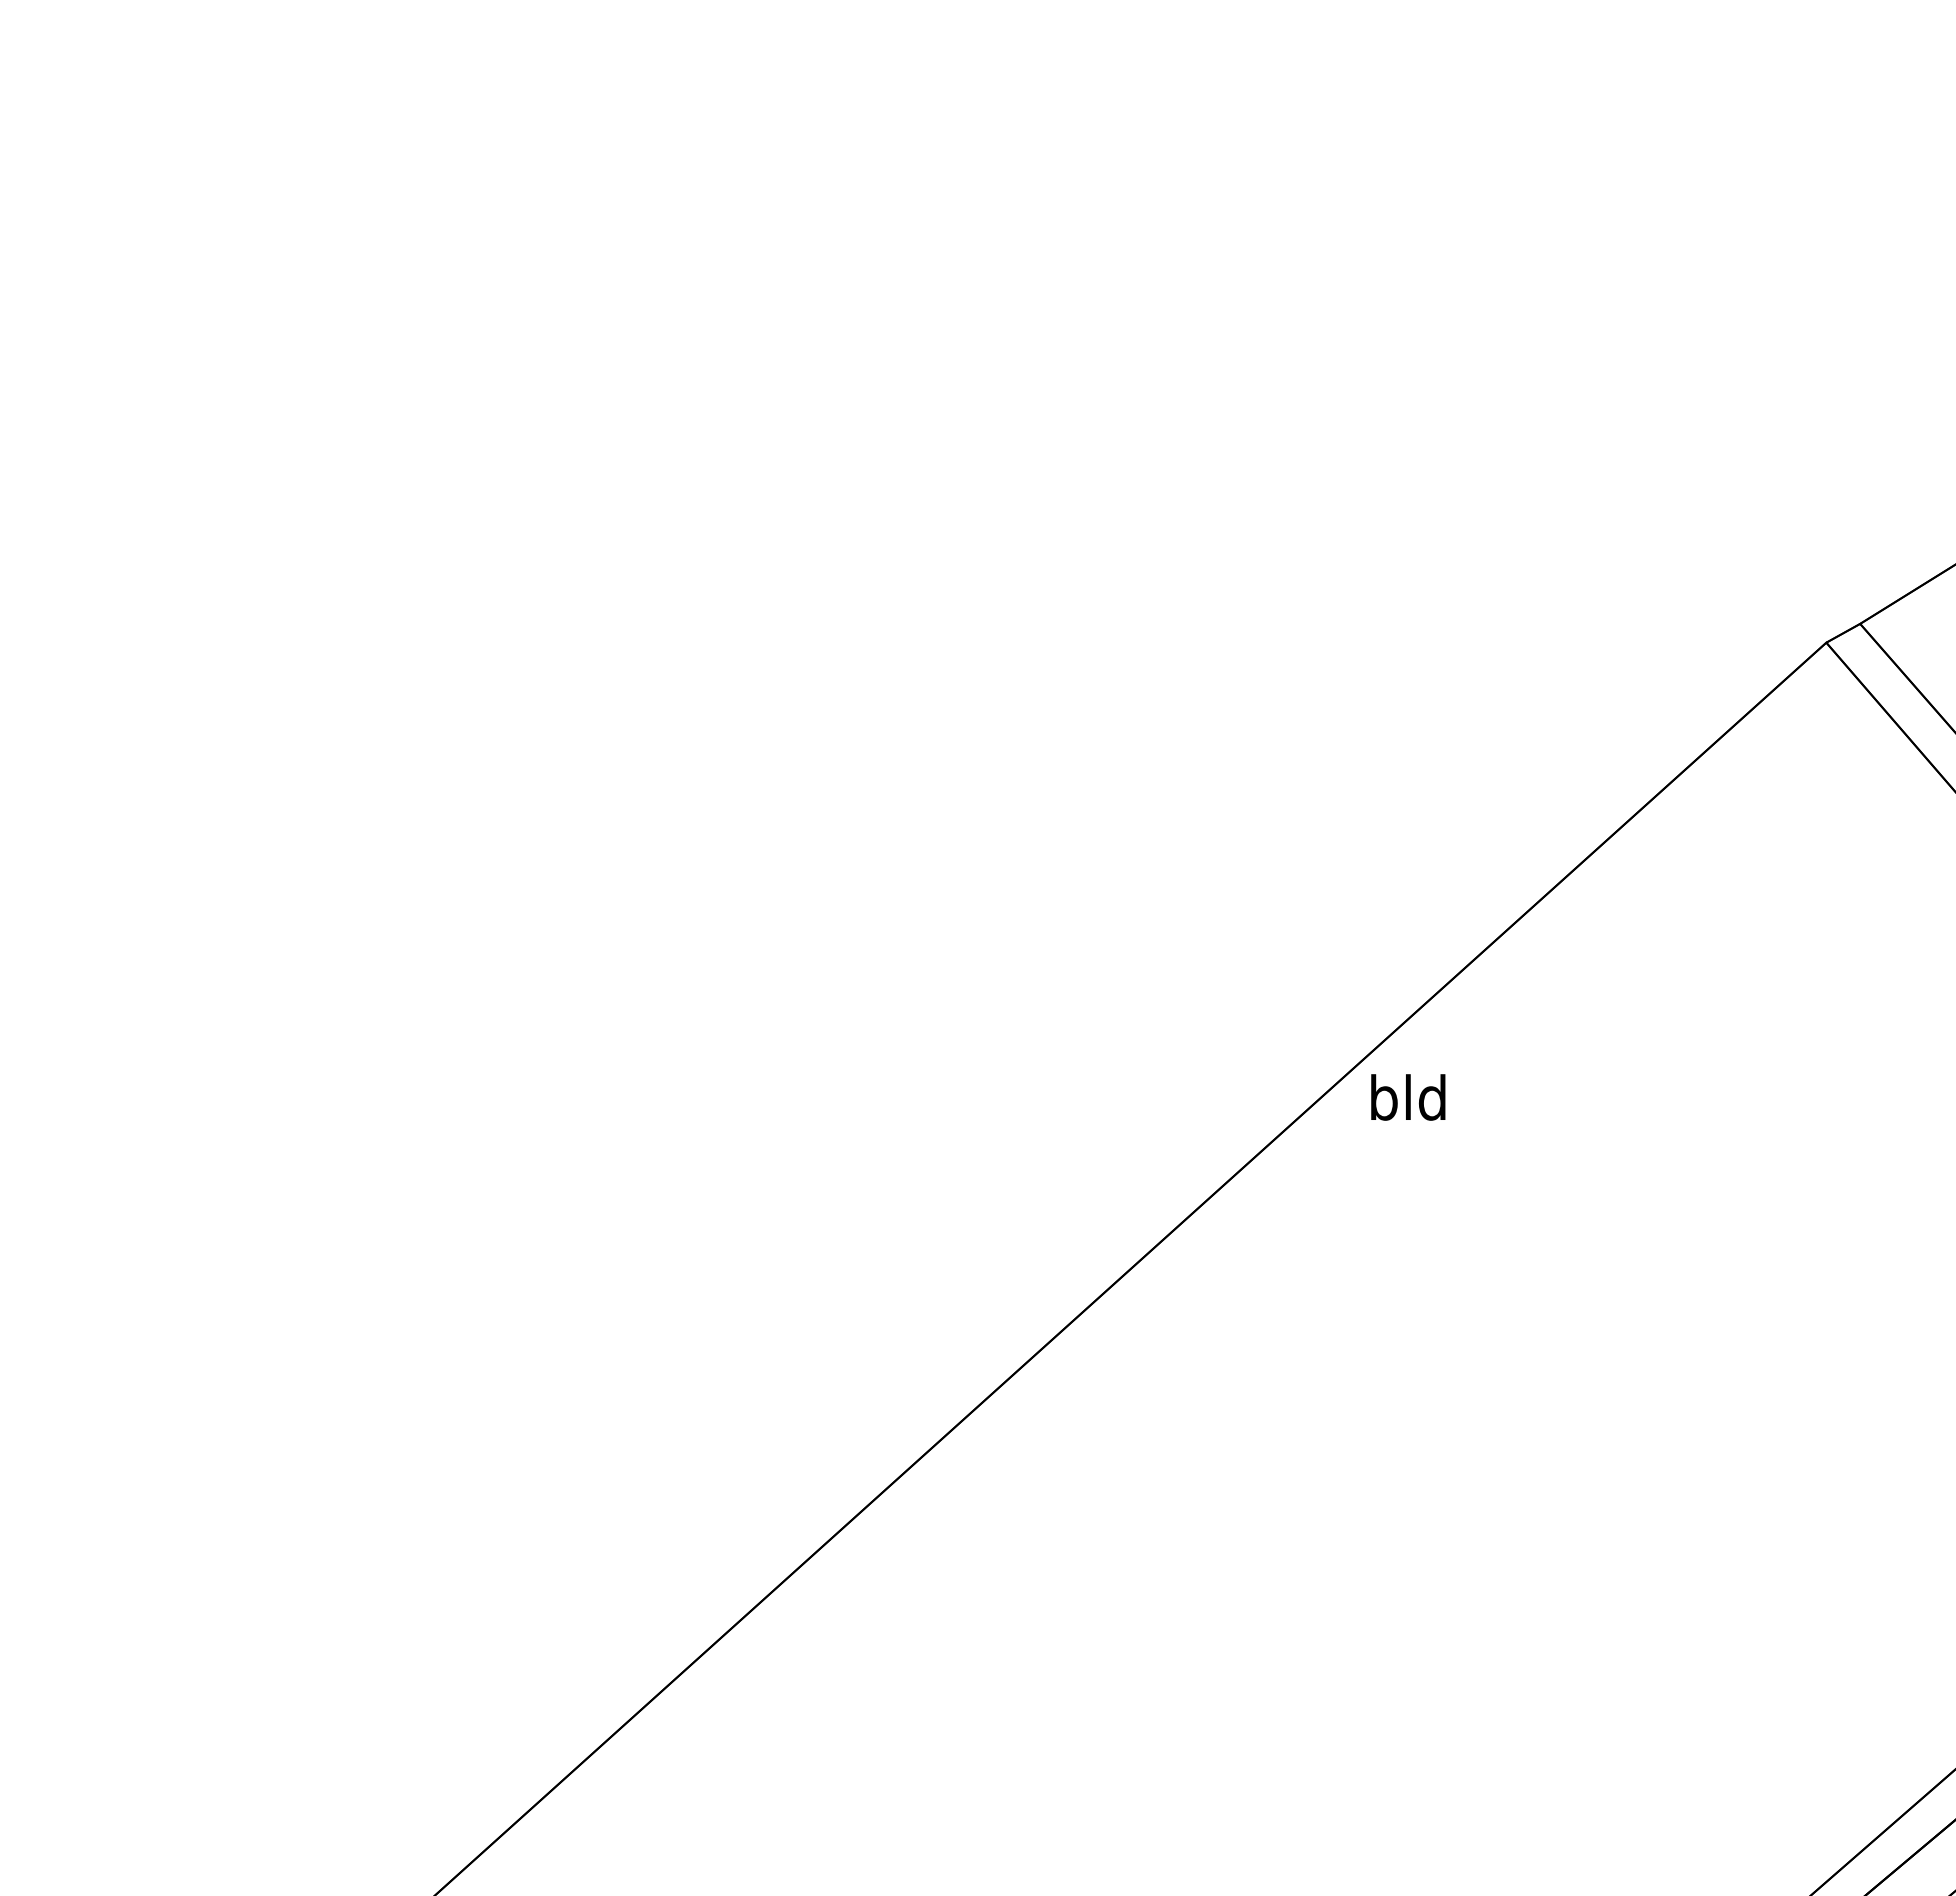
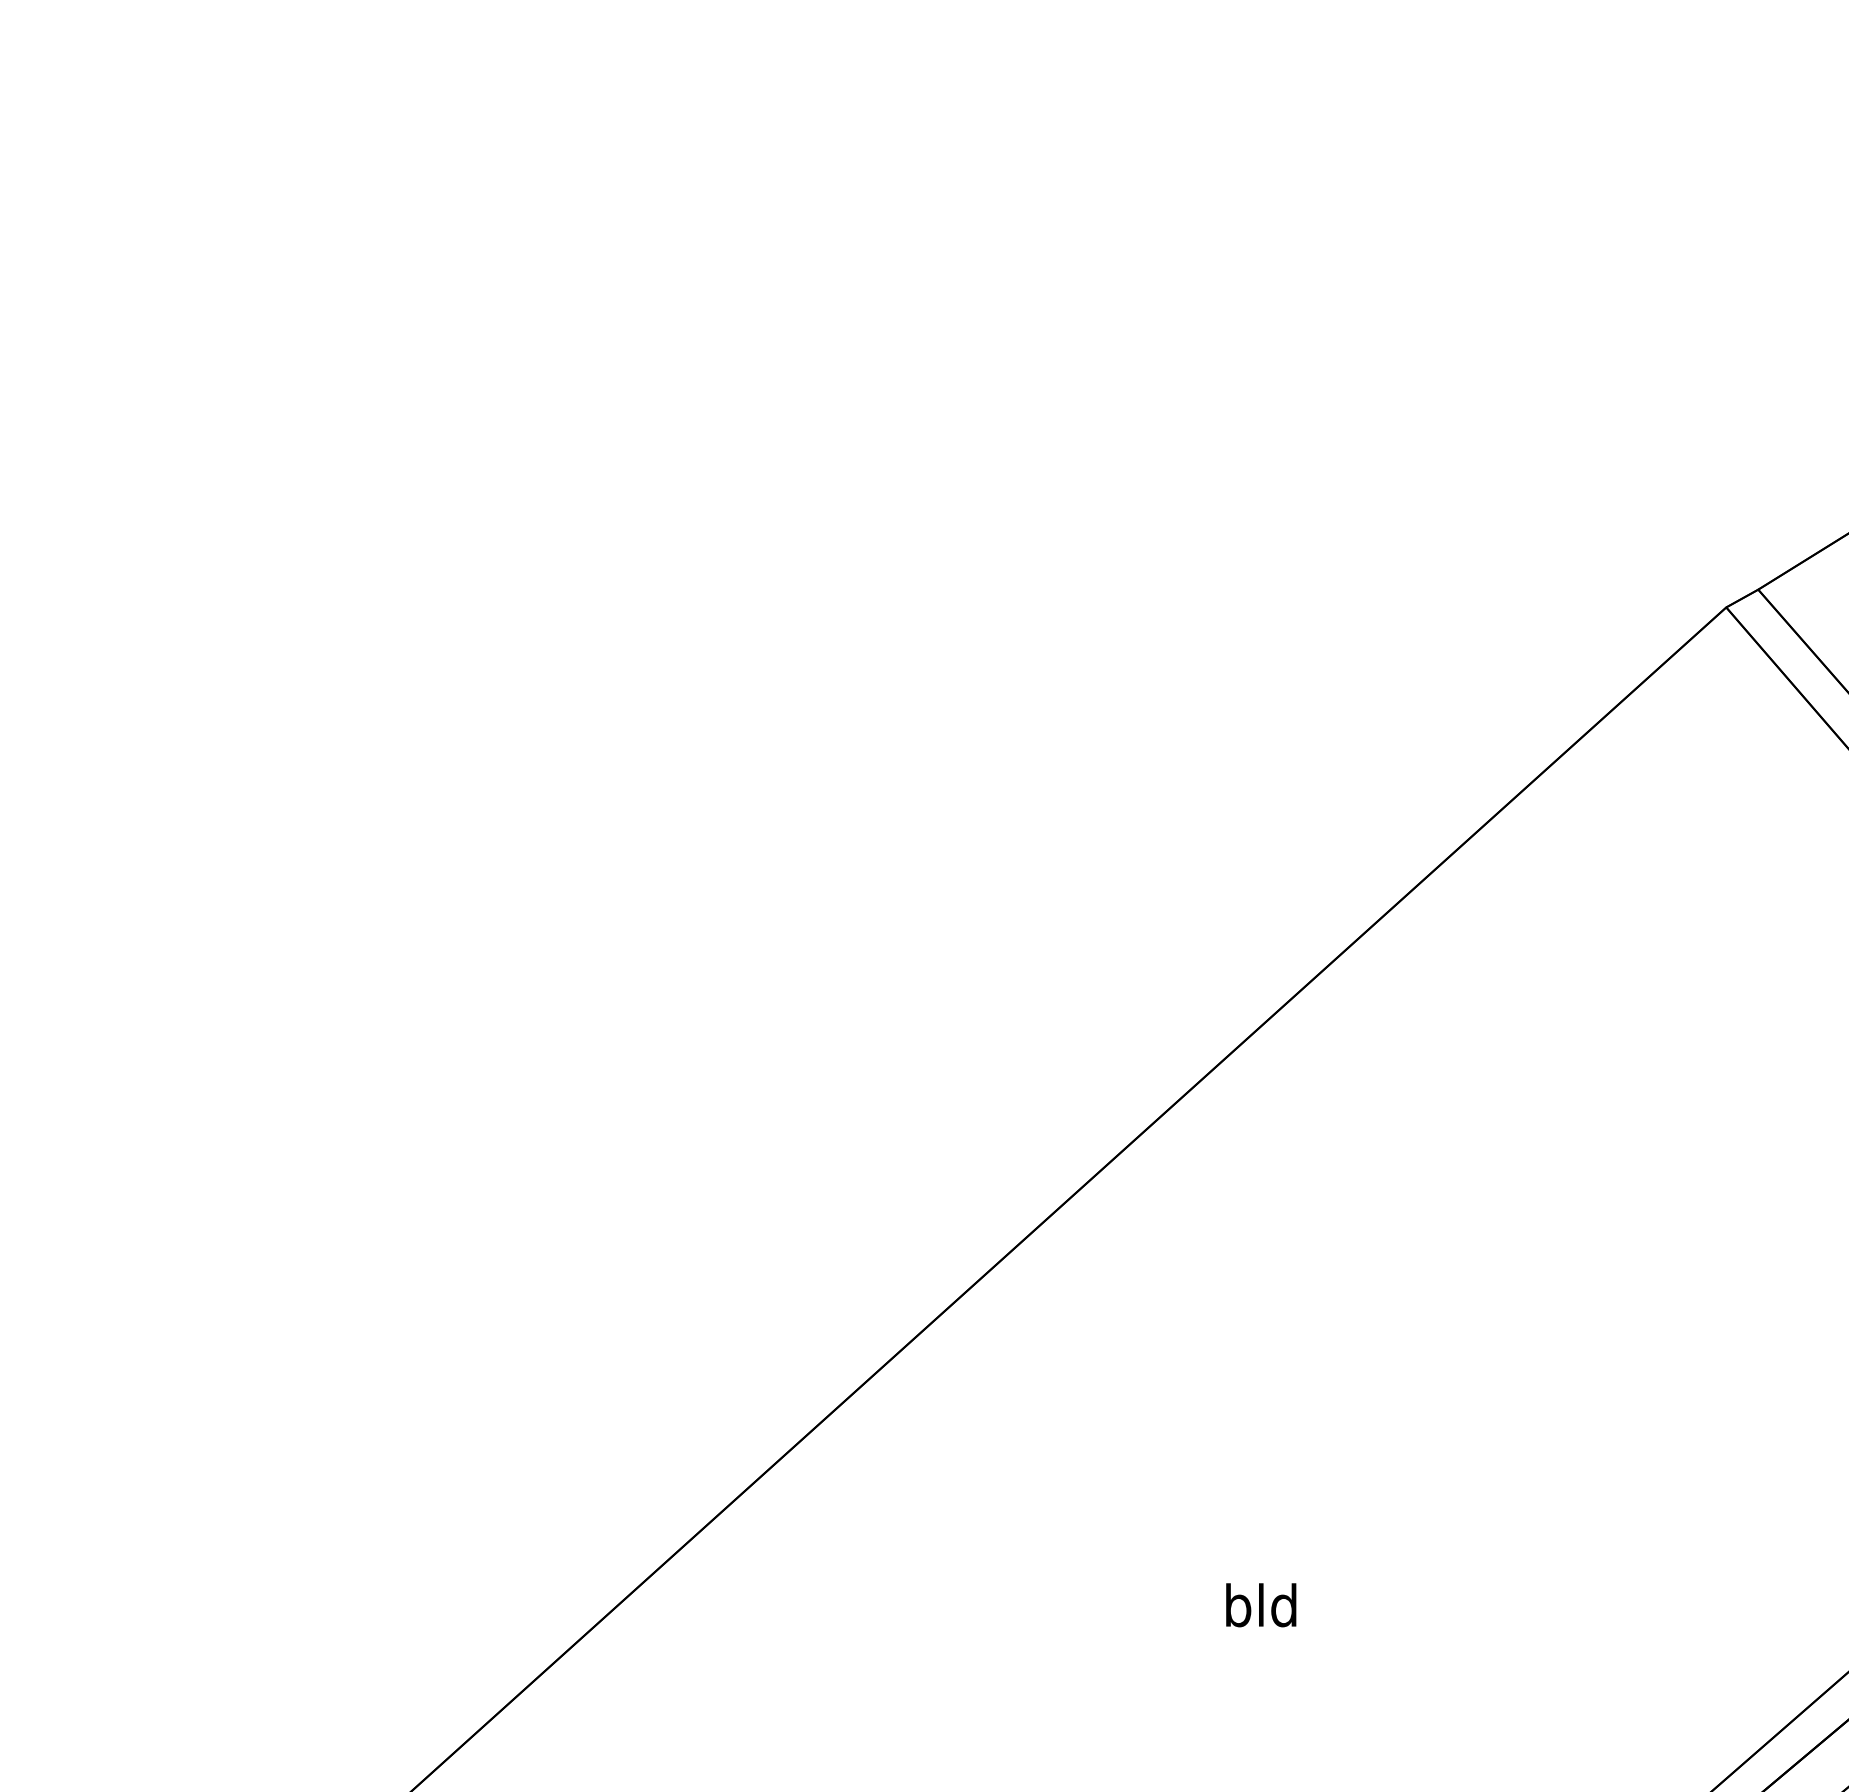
text: (1408, 1097) -> (1261, 1605), moved

